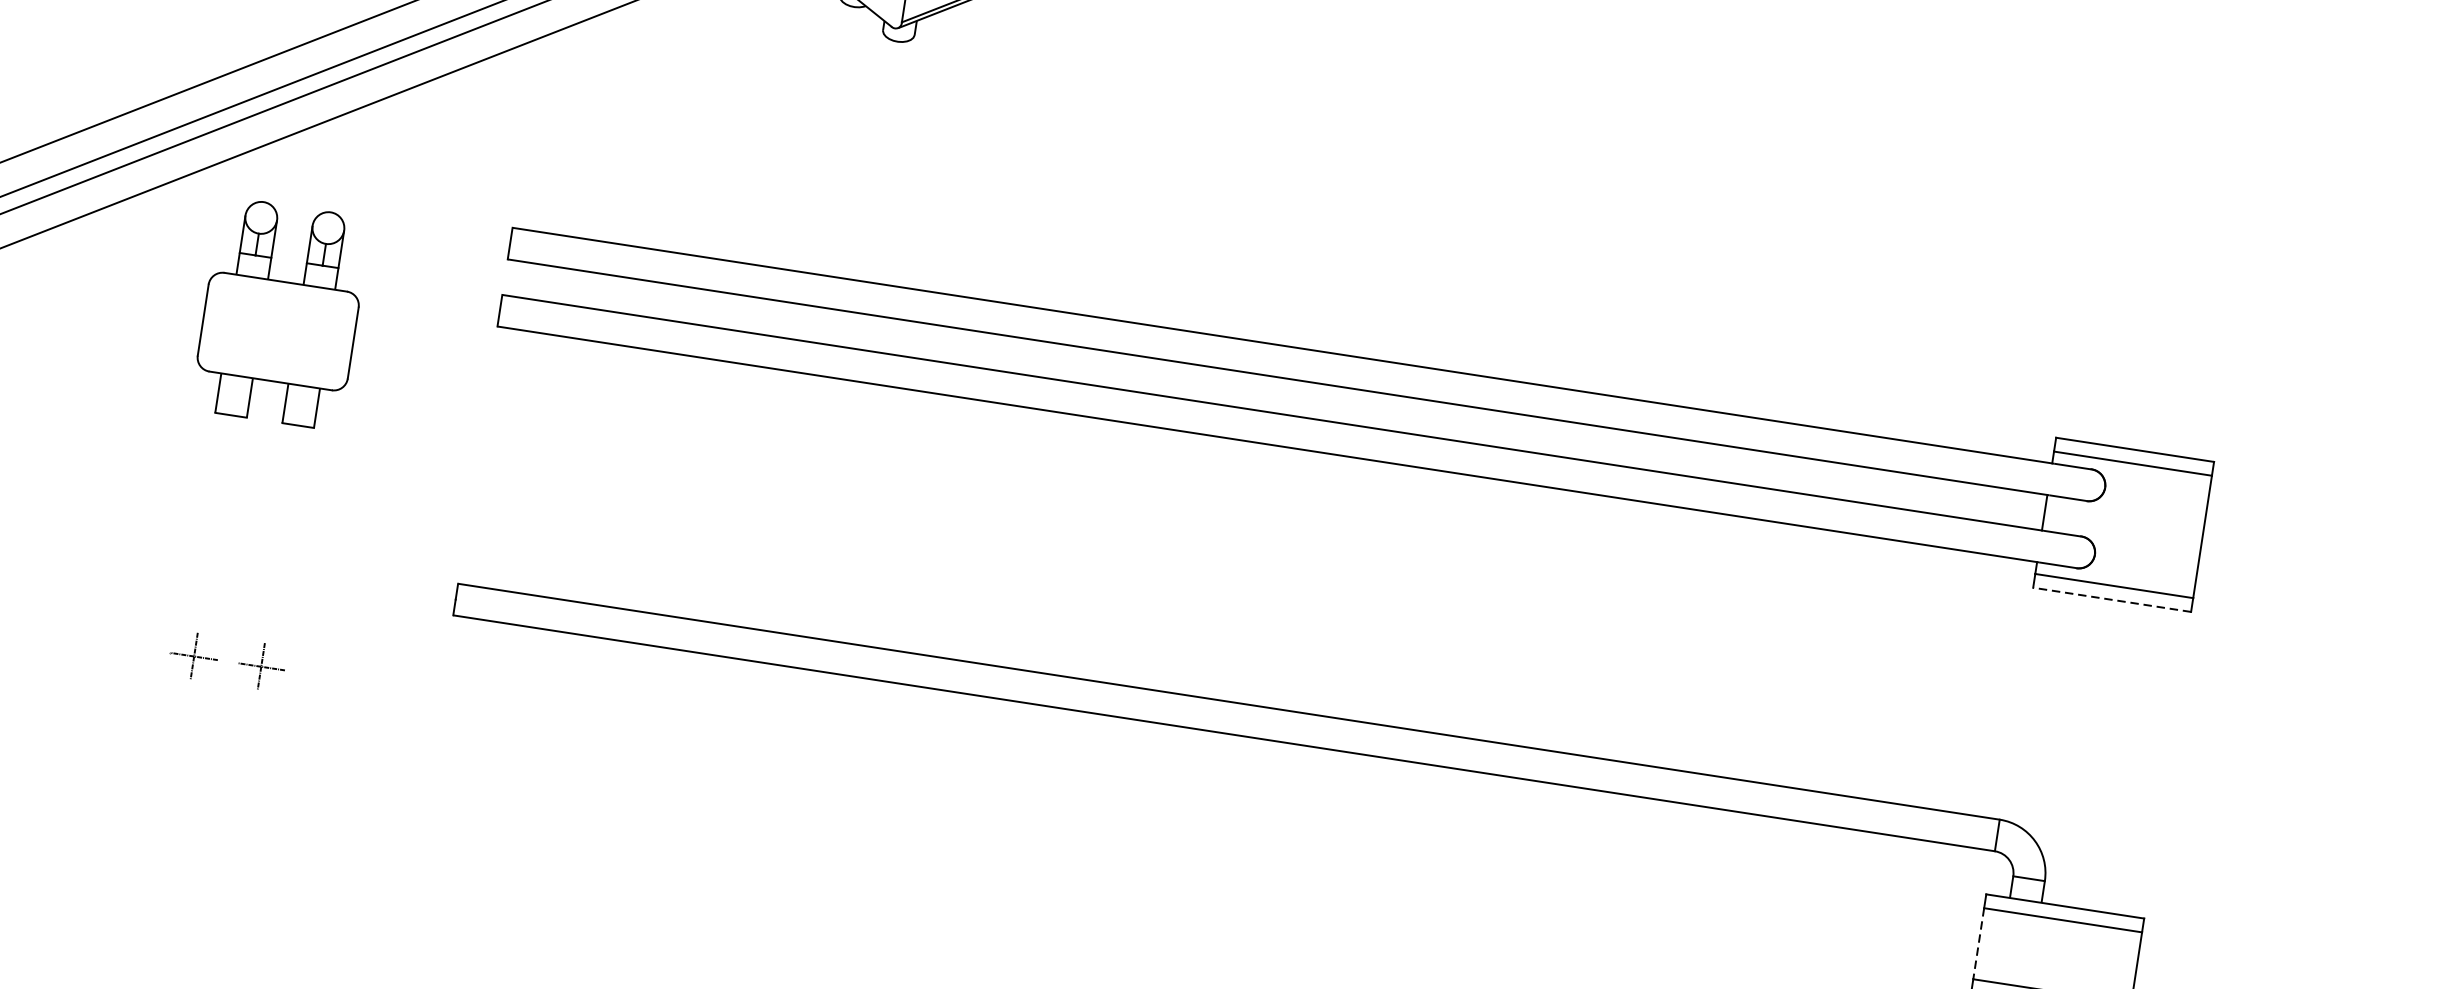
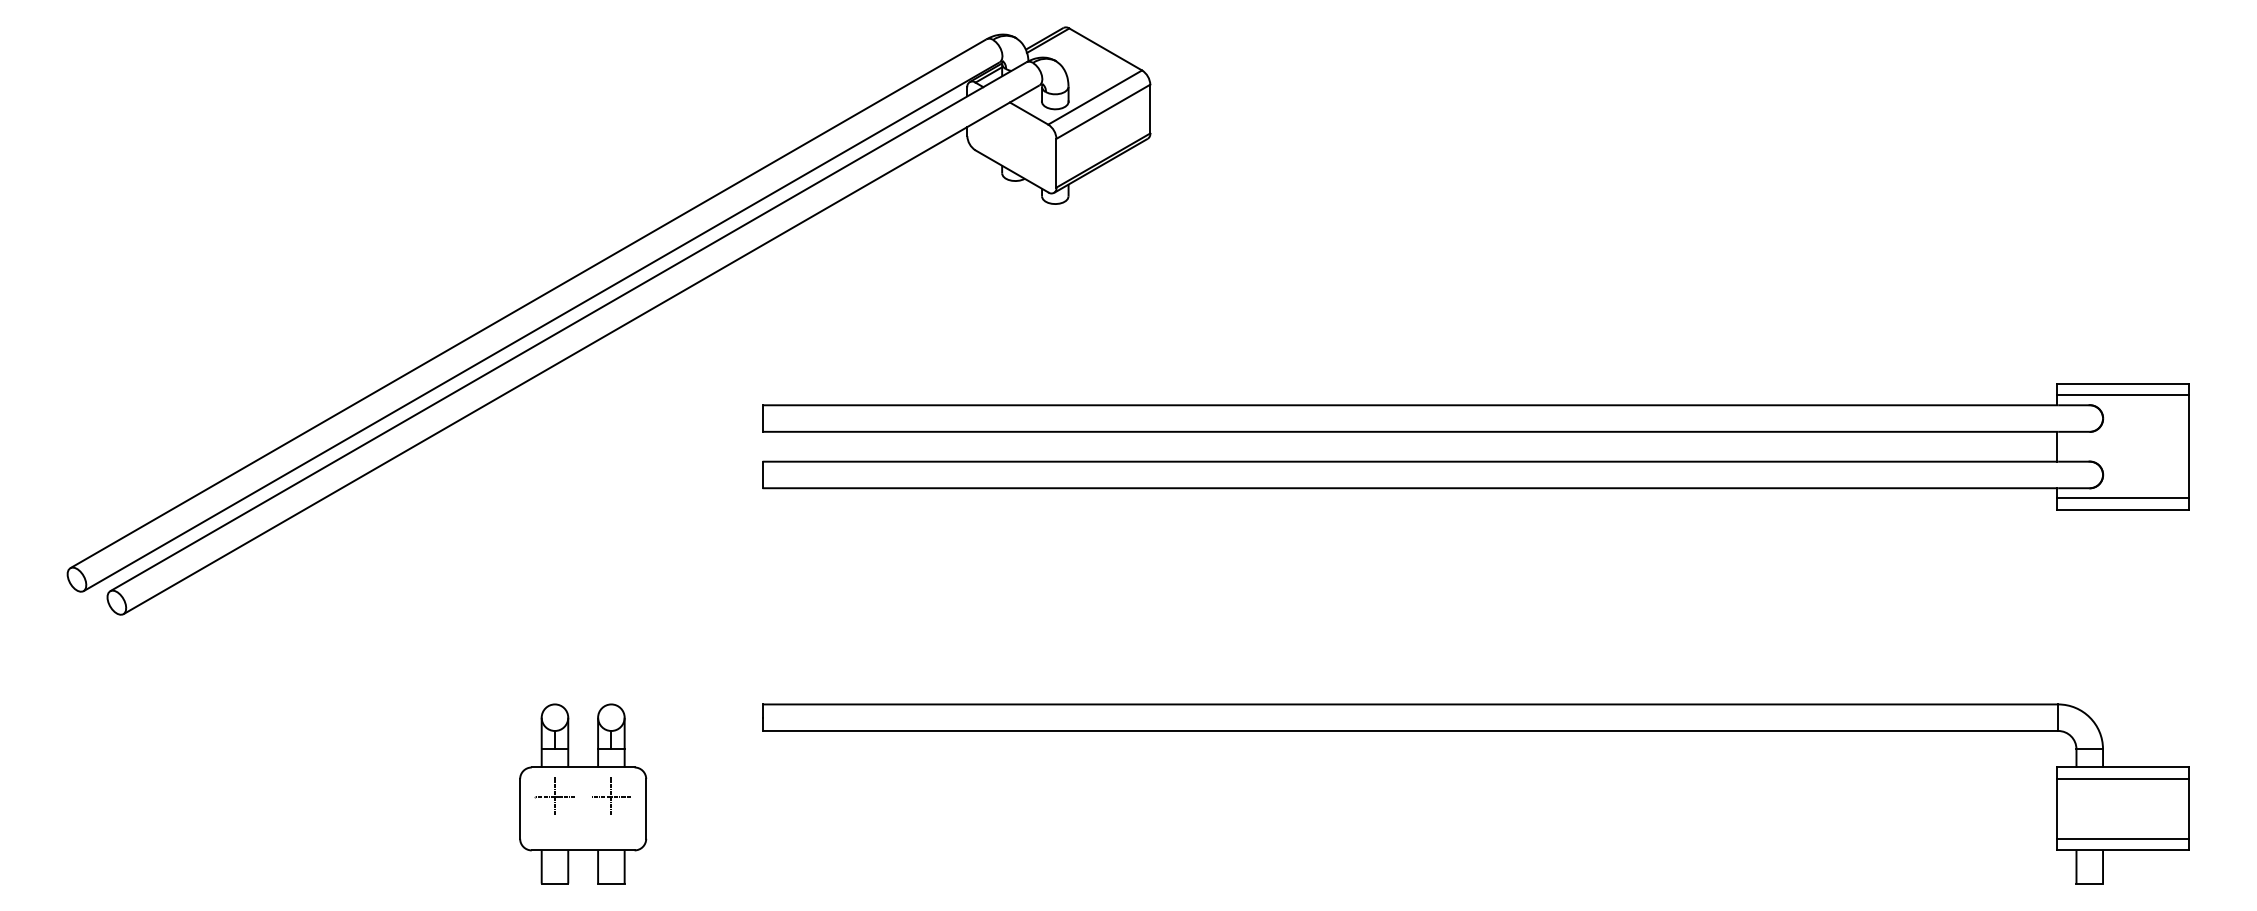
part: (281, 313) -> (583, 793), moved
line: (2111, 599) -> (2122, 509), dashed -> solid
line: (1978, 943) -> (2056, 808), dashed -> solid

